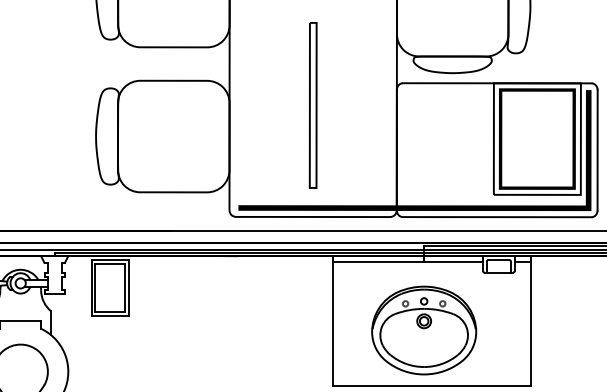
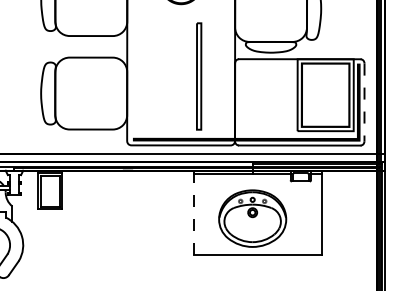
part: (313, 105) -> (199, 76), moved
line: (597, 150) -> (364, 102), solid -> dashed
line: (333, 321) -> (194, 212), solid -> dashed

